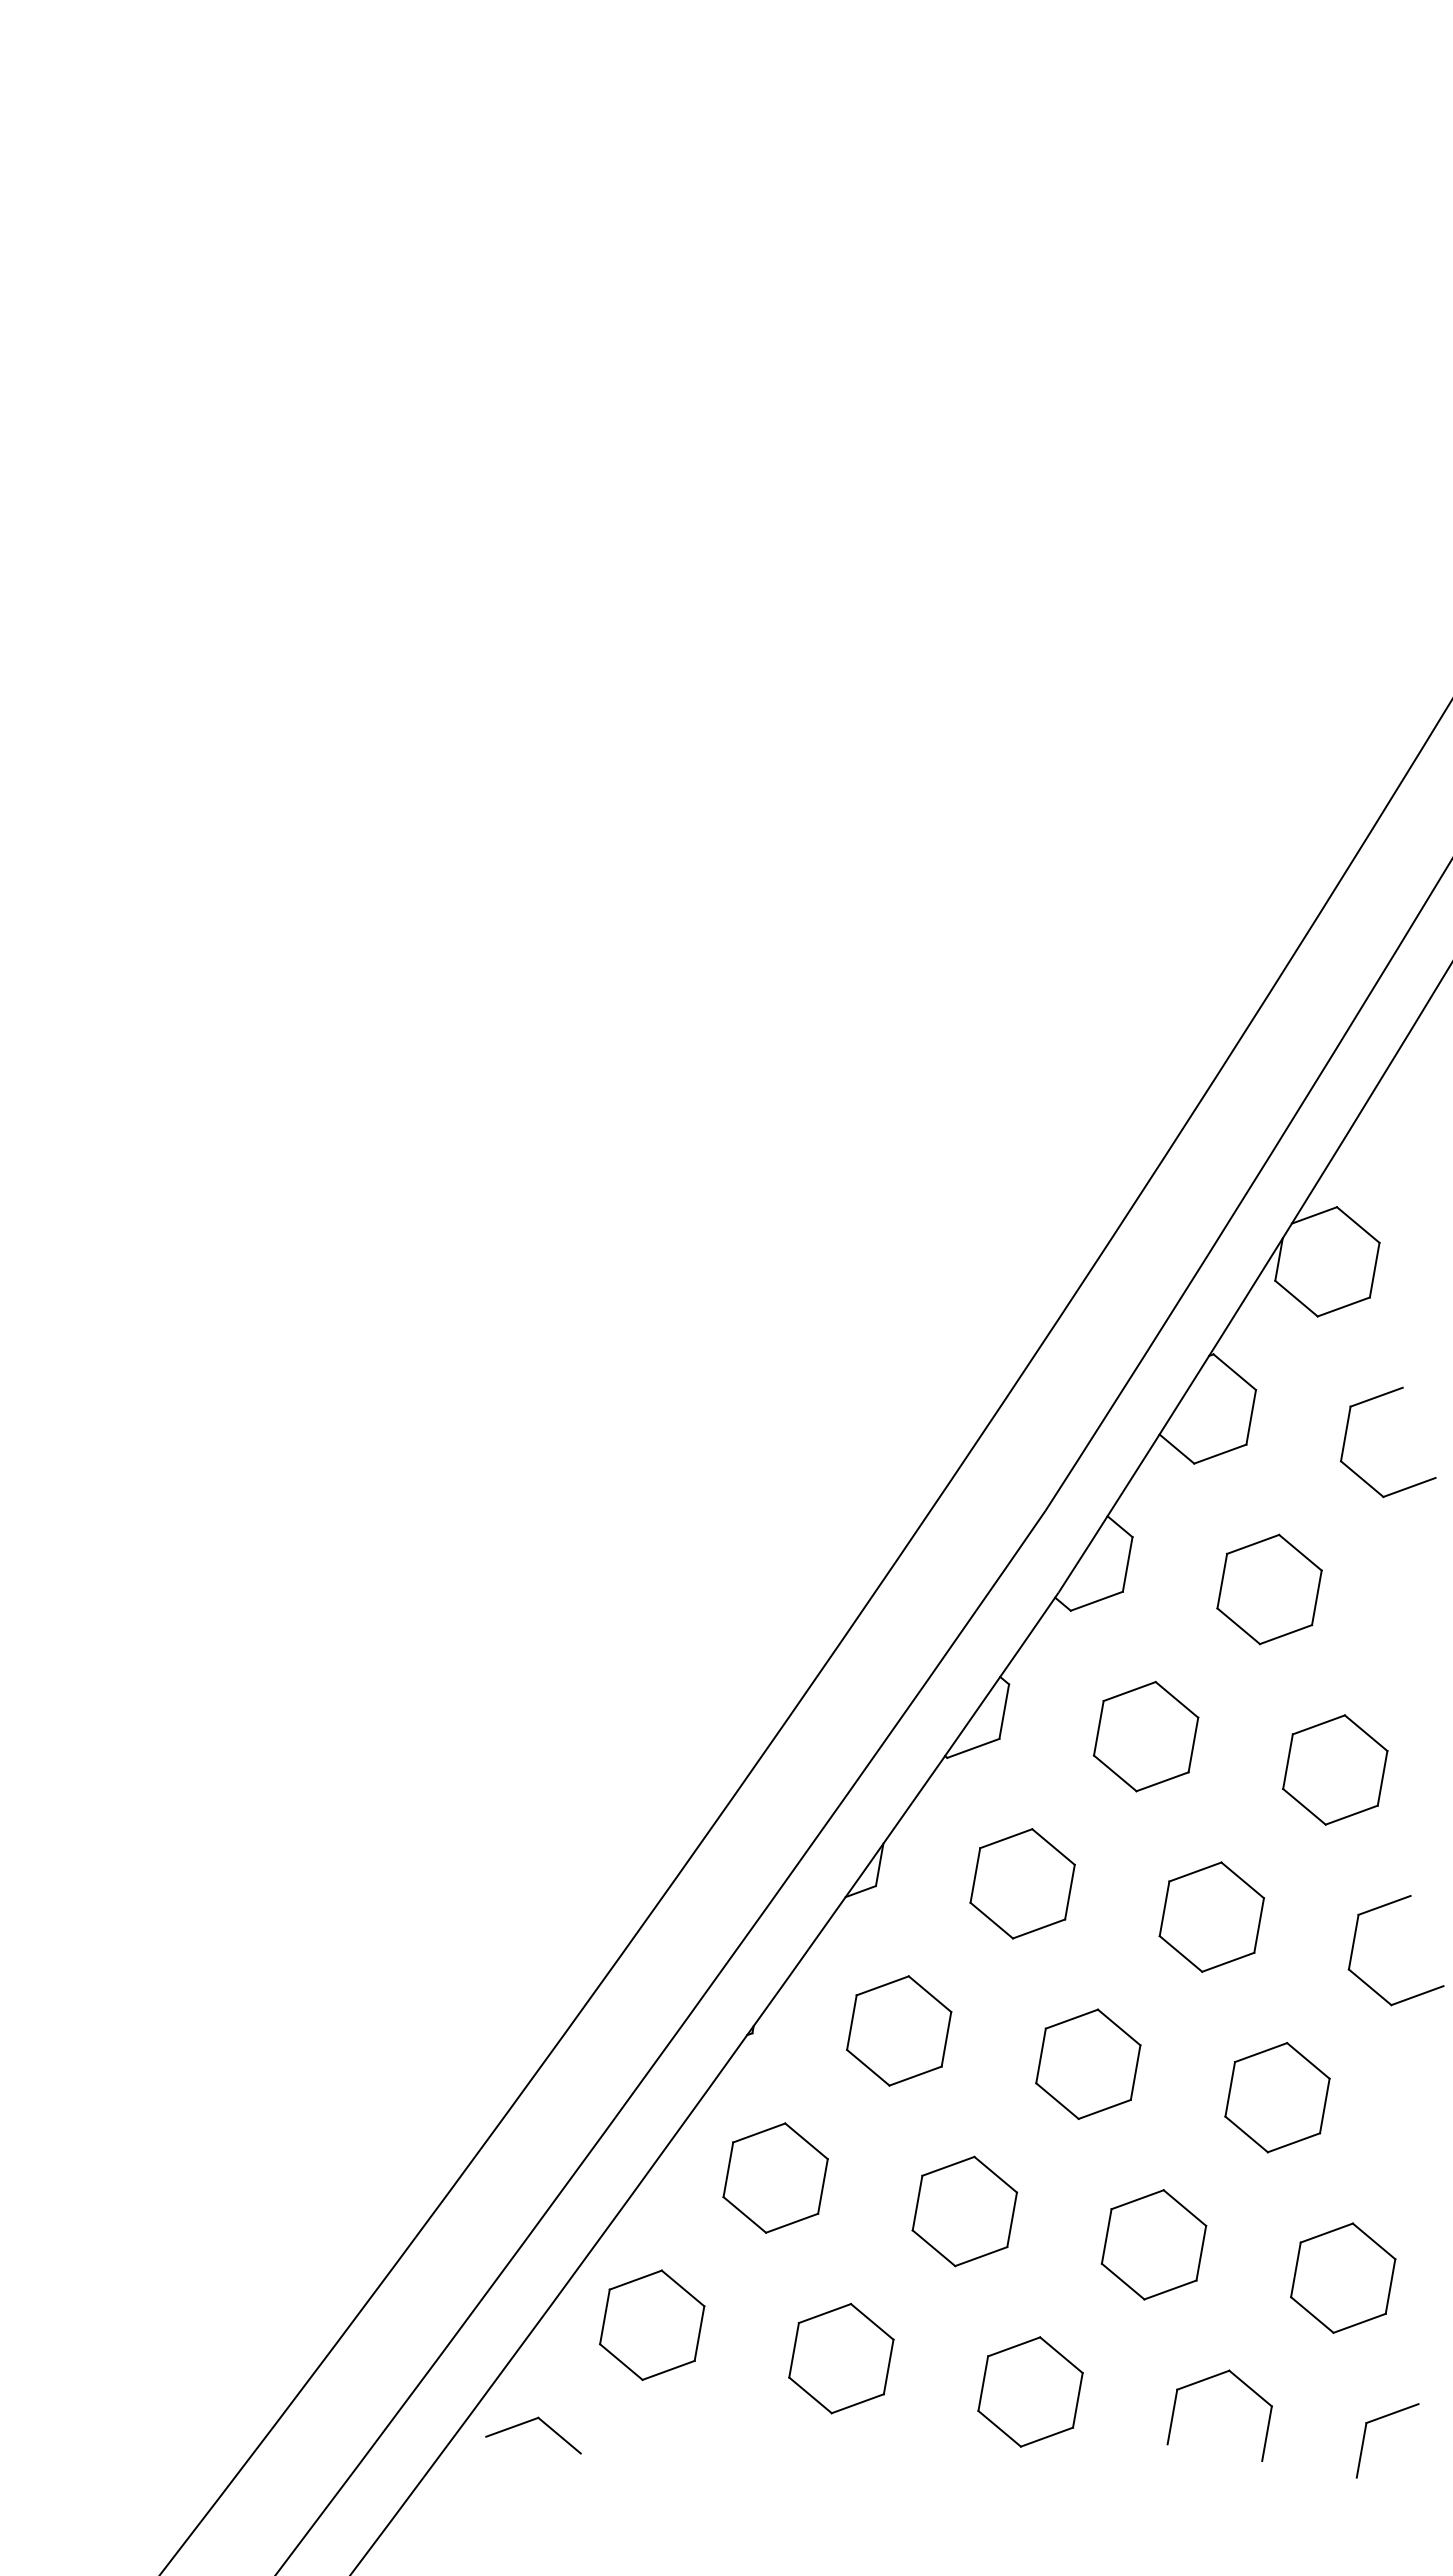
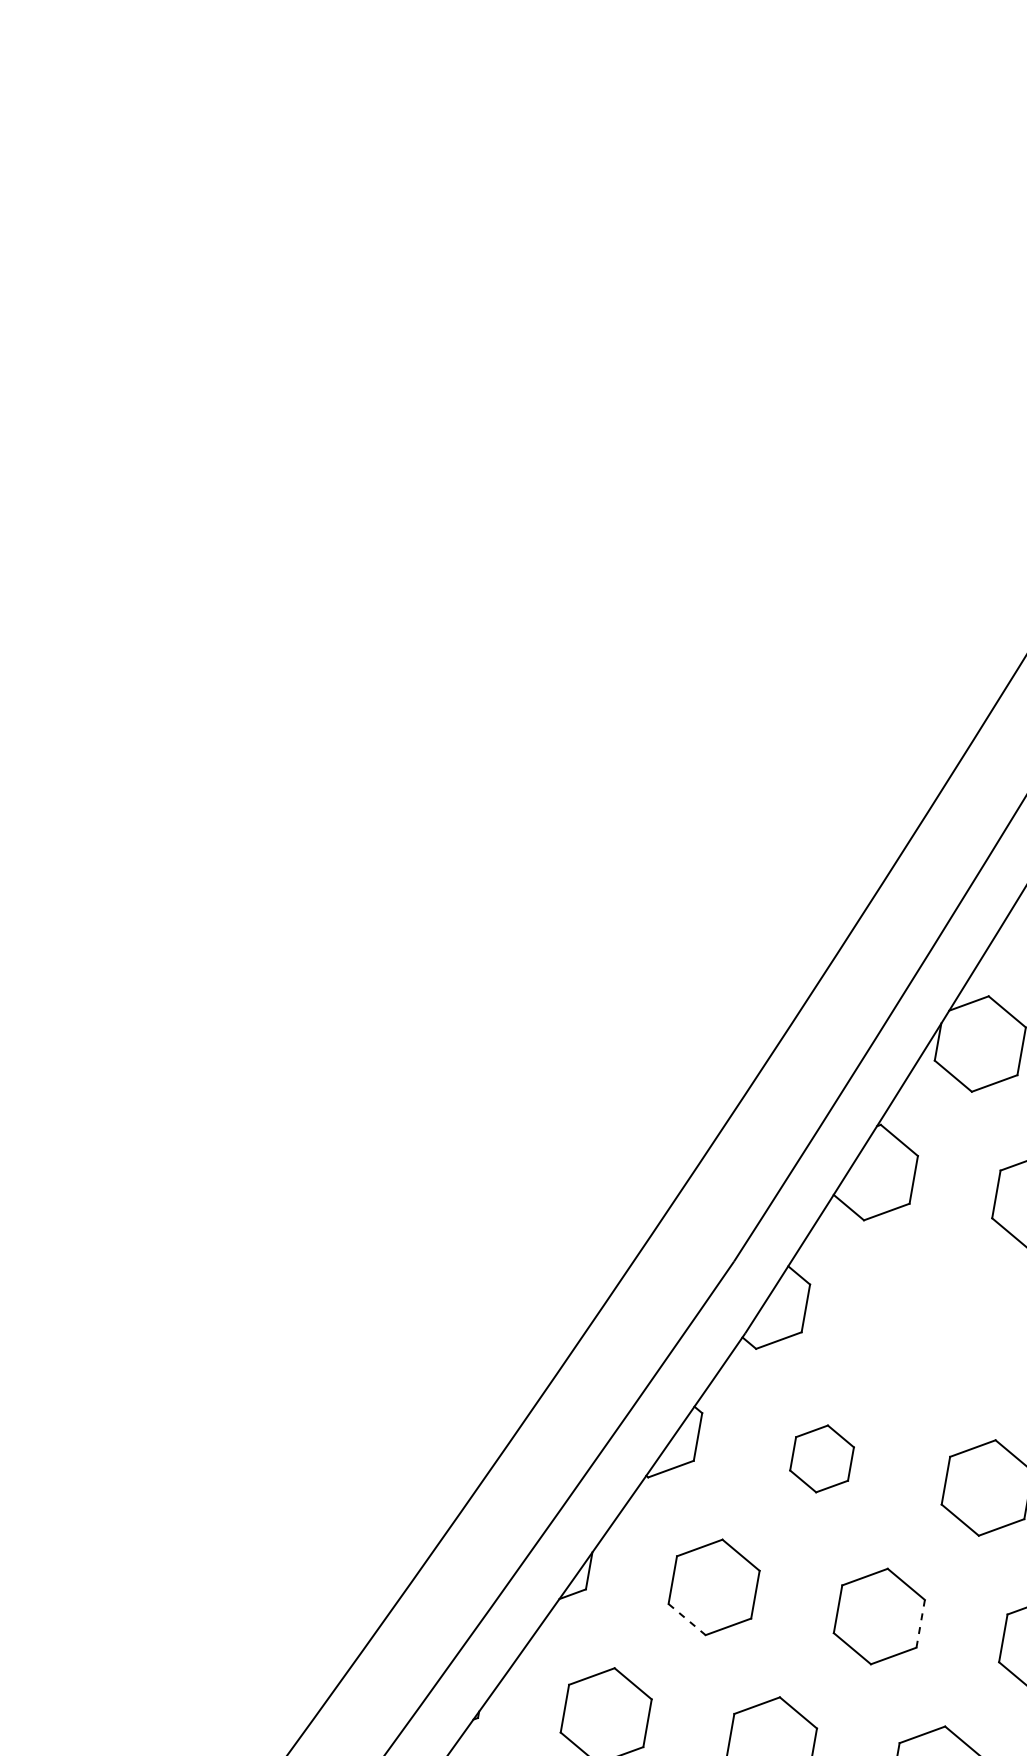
part: (1269, 1589) -> (929, 1330), removed
part: (1146, 1736) -> (822, 1458), size x0.7
line: (991, 1920) -> (686, 1619), solid -> dashed
line: (1259, 1925) -> (921, 1623), solid -> dashed

